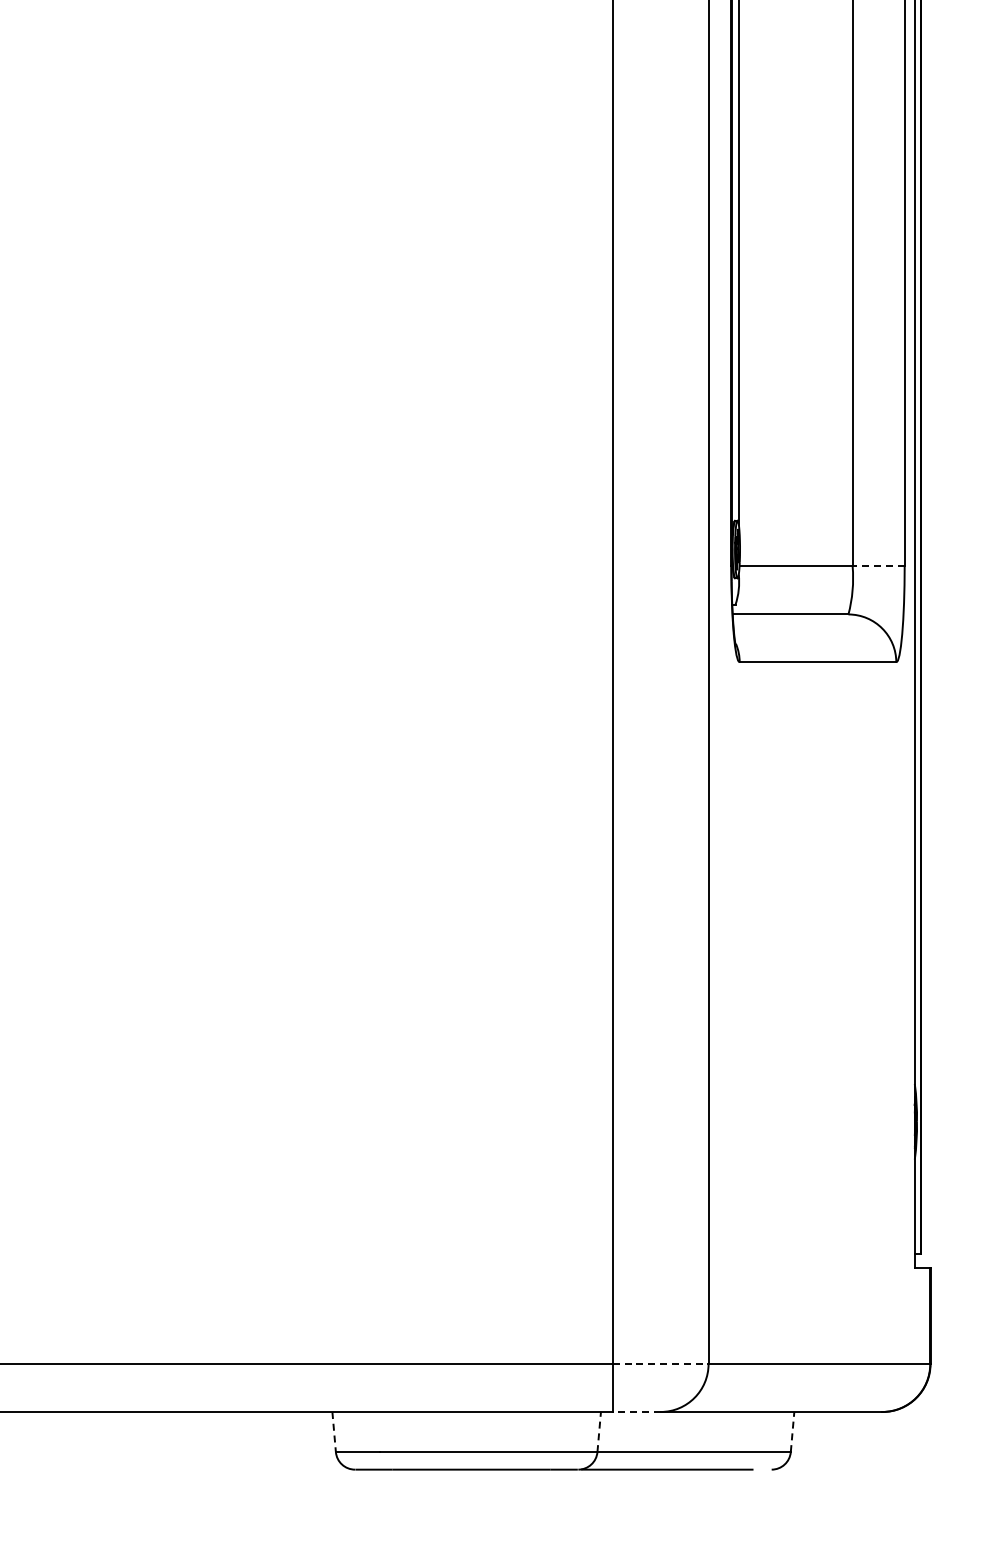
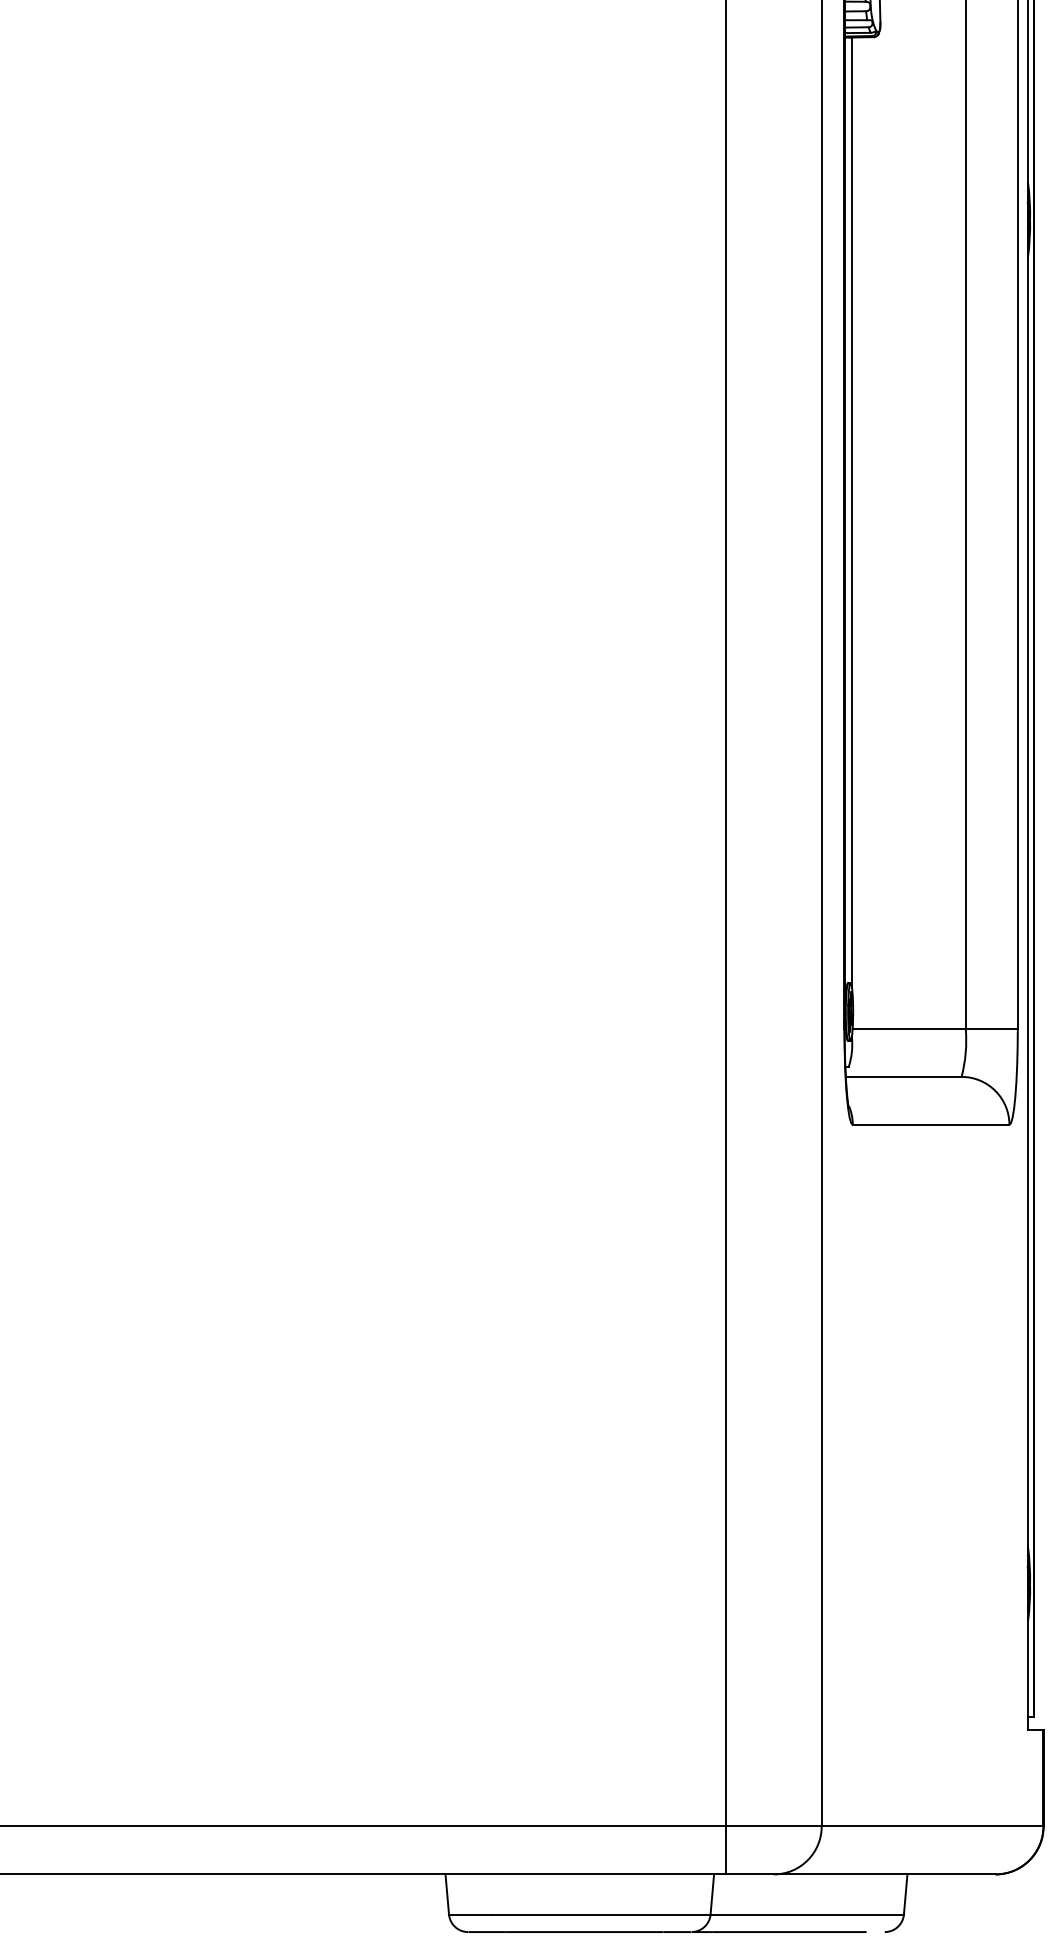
line: (878, 566) -> (991, 1028), dashed -> solid
line: (660, 1364) -> (773, 1826), dashed -> solid
line: (636, 1412) -> (749, 1874), dashed -> solid
line: (599, 1431) -> (712, 1893), dashed -> solid
line: (792, 1431) -> (905, 1893), dashed -> solid
line: (334, 1432) -> (447, 1894), dashed -> solid

